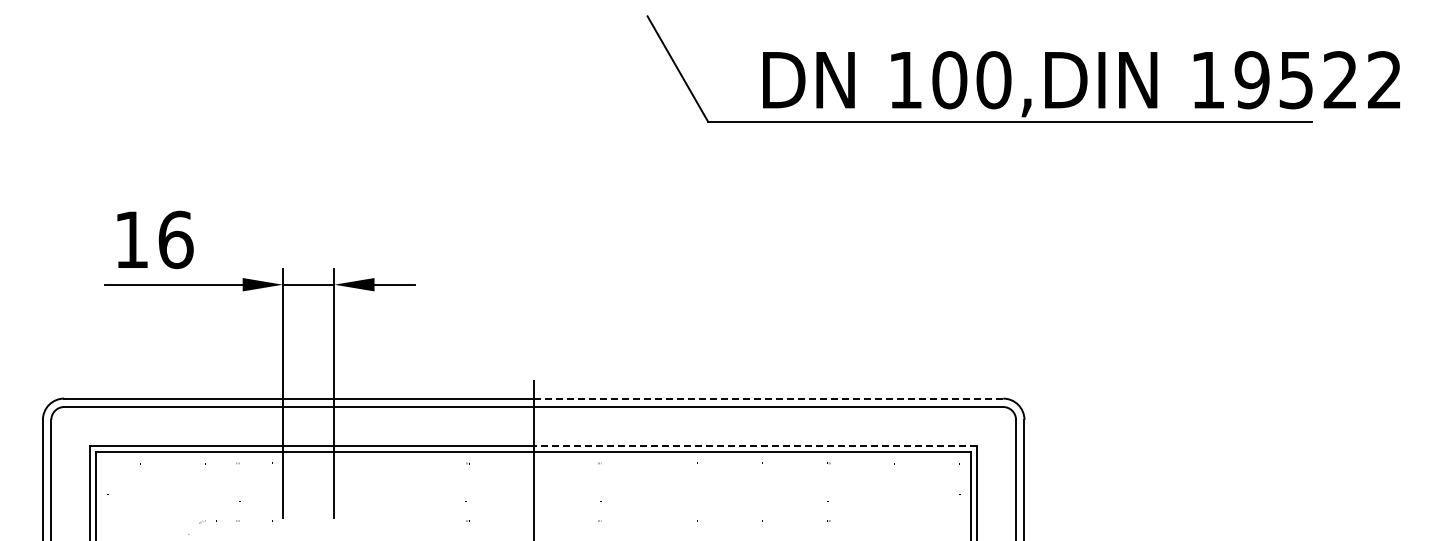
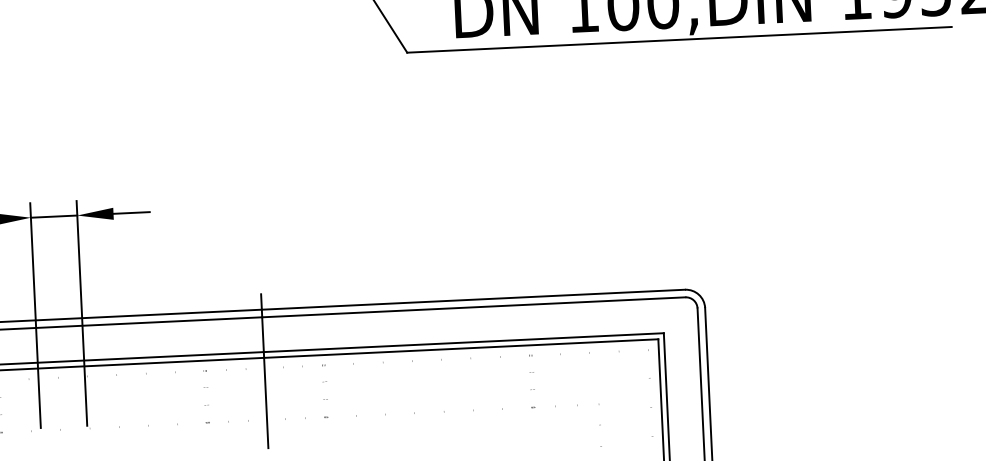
line: (768, 398) -> (473, 299), dashed -> solid
line: (755, 445) -> (463, 342), dashed -> solid

